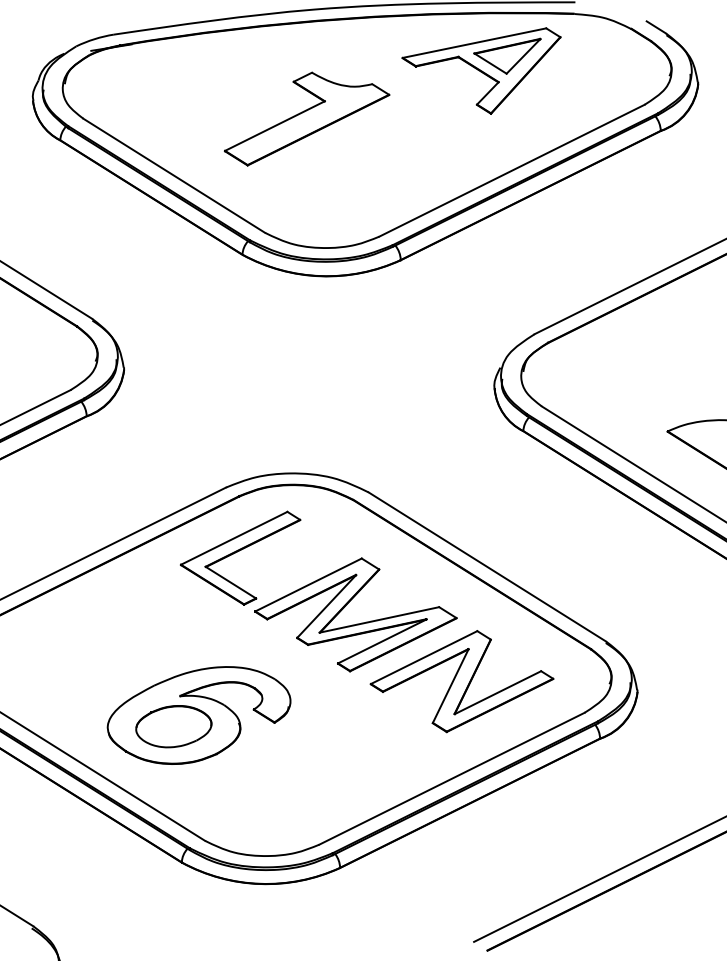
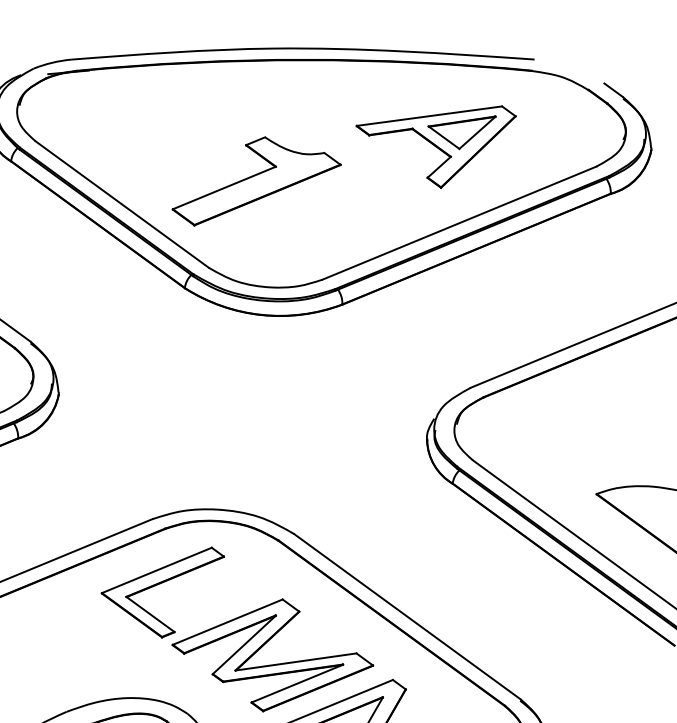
part: (481, 70) -> (434, 143), moved
part: (307, 118) -> (257, 182), moved

